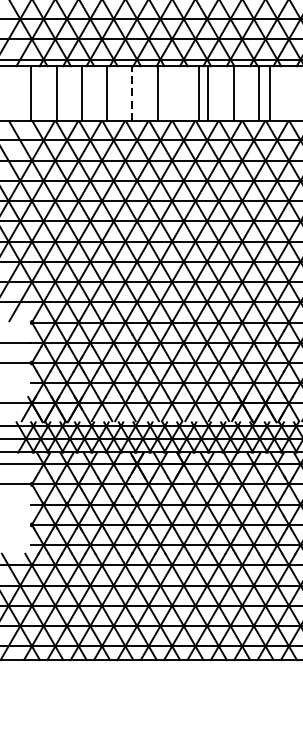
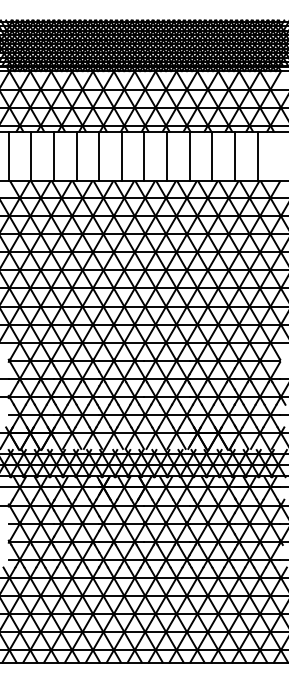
line: (132, 92) -> (99, 155), dashed -> solid
line: (198, 92) -> (144, 155), moved
line: (269, 92) -> (234, 155), moved

